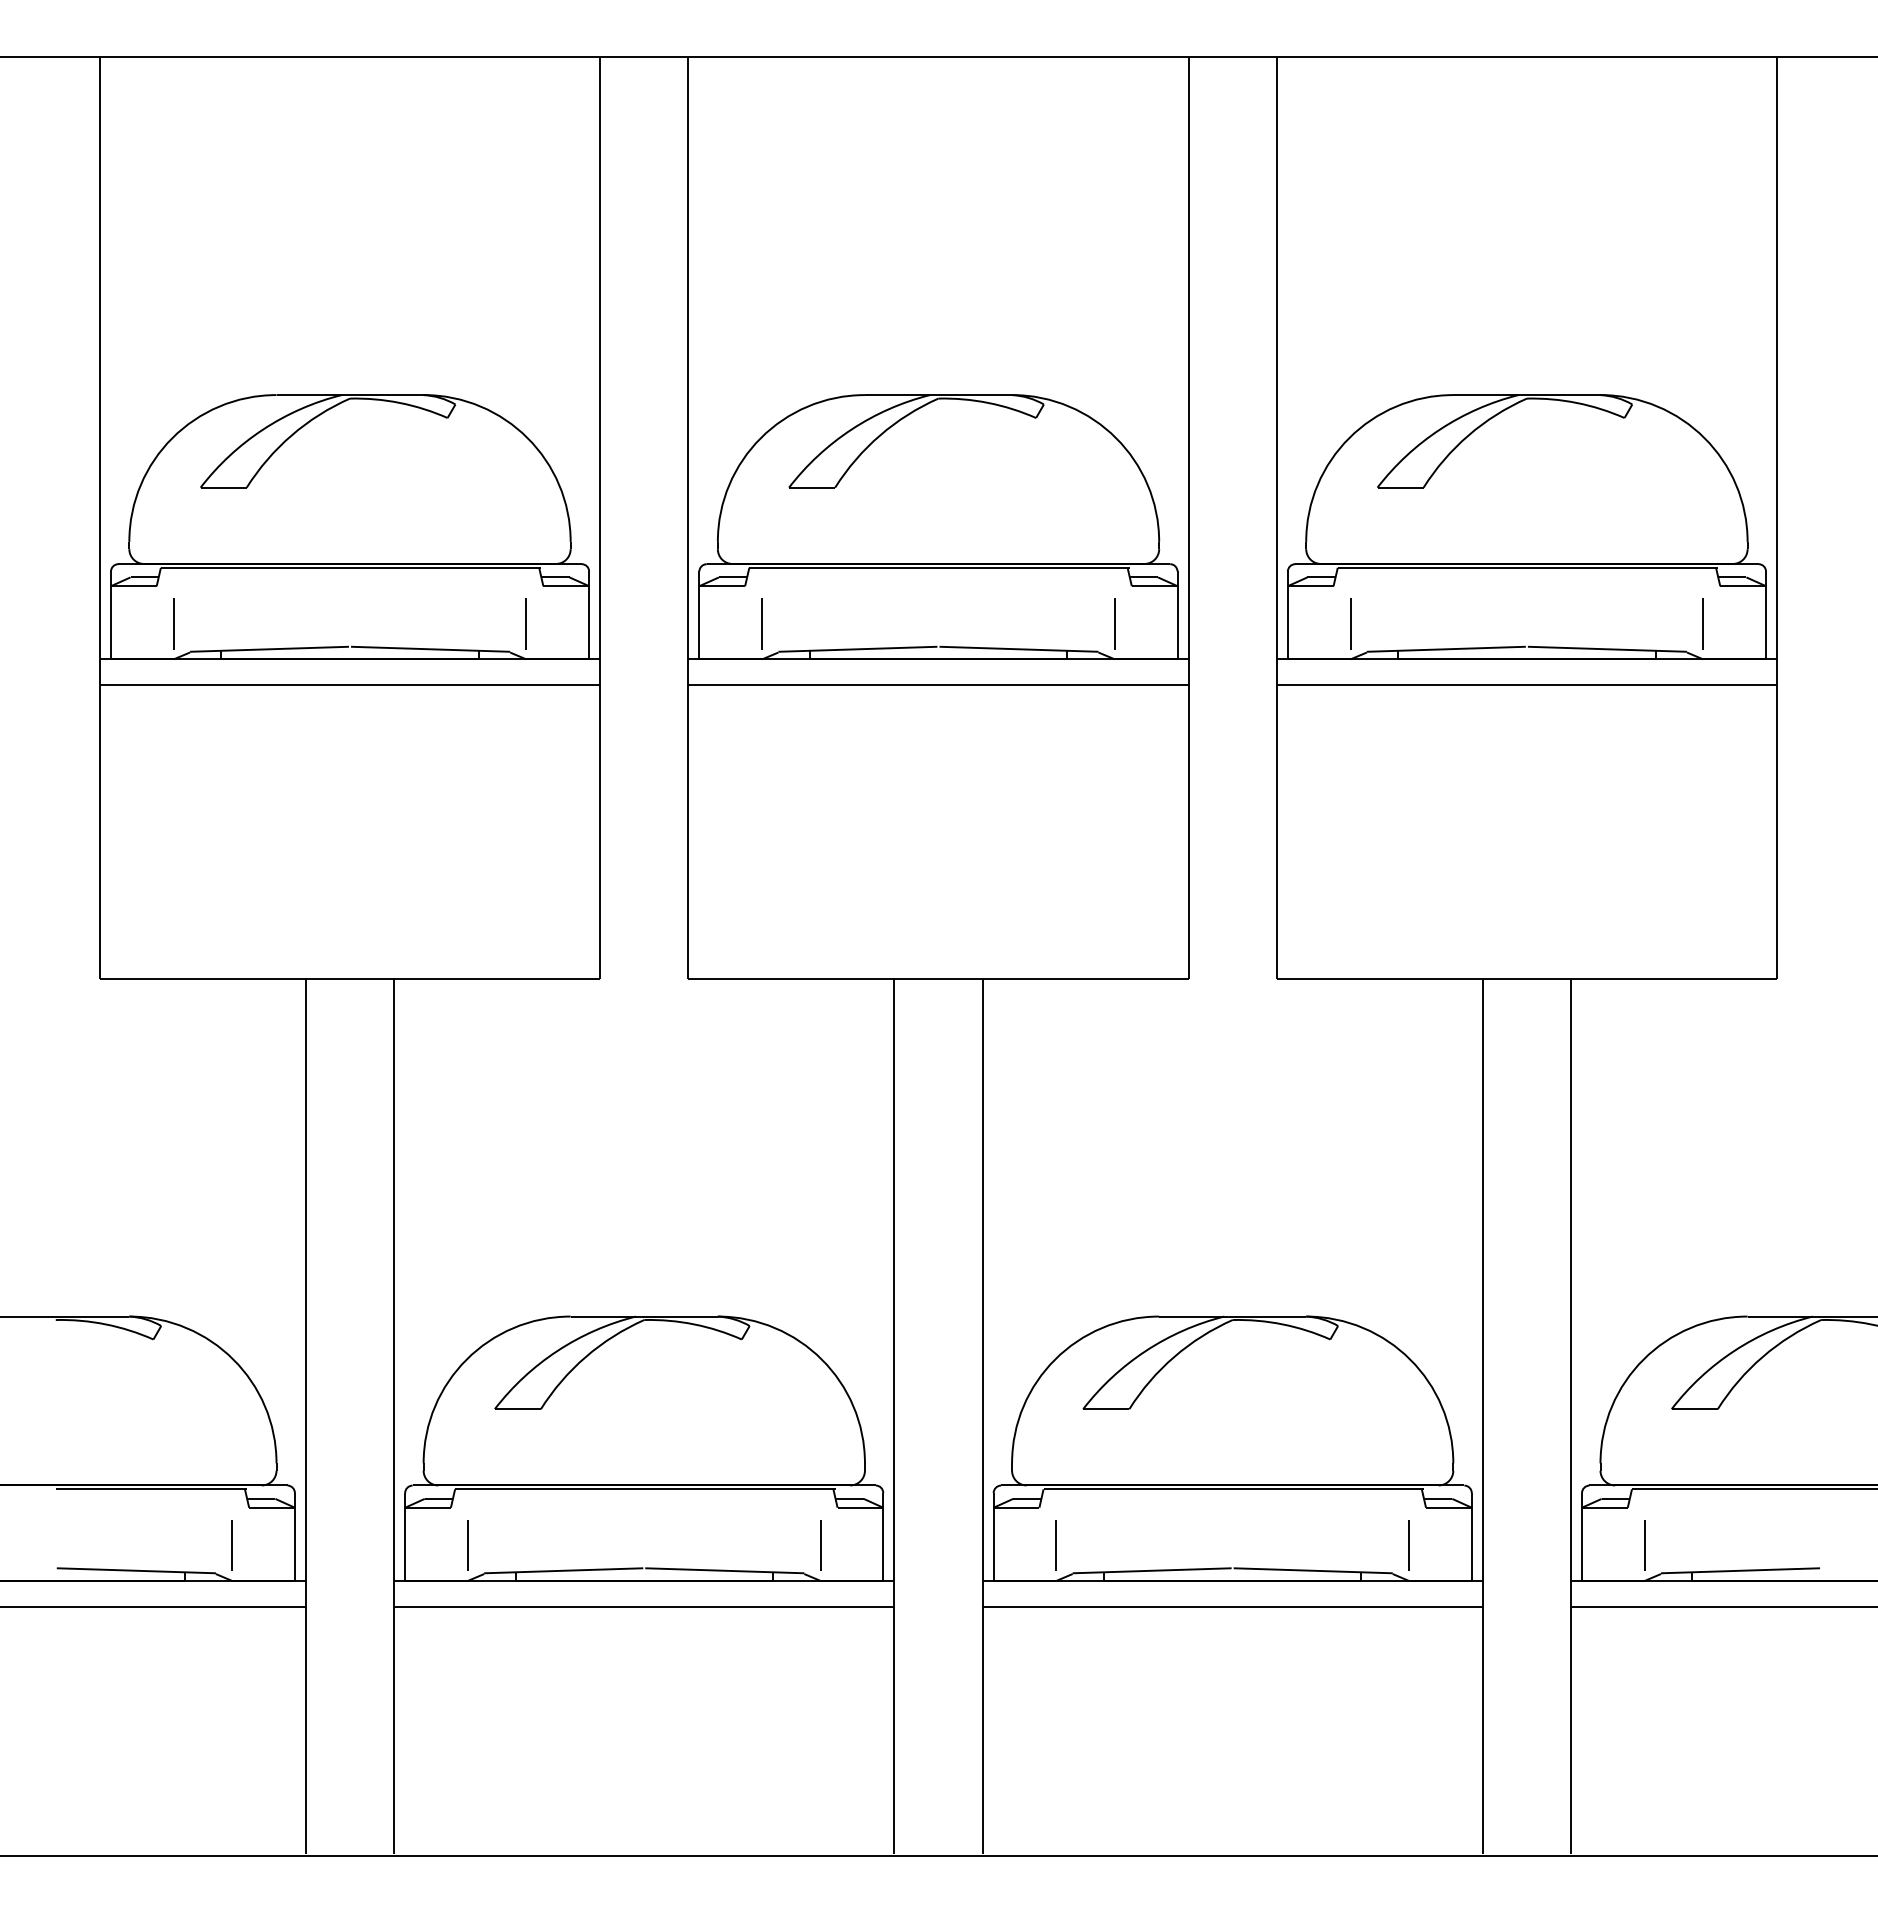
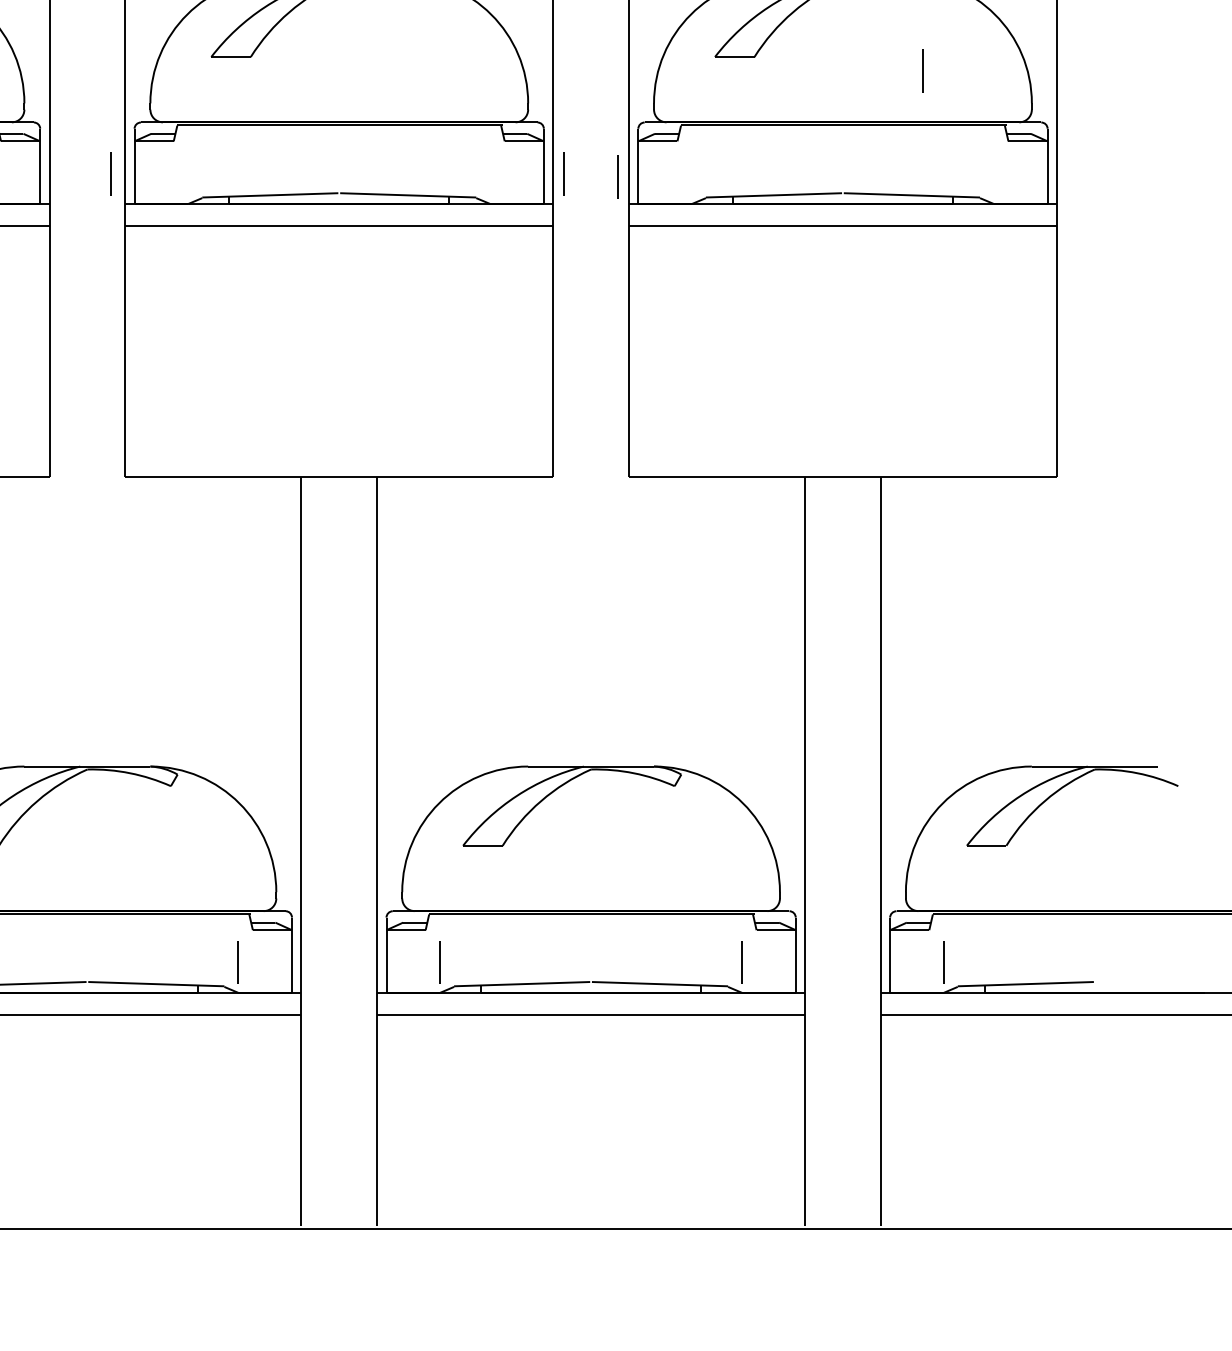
line: (761, 623) -> (110, 173), moved
line: (1114, 623) -> (563, 173), moved
line: (1350, 623) -> (617, 176), moved
line: (1702, 623) -> (922, 70), moved

